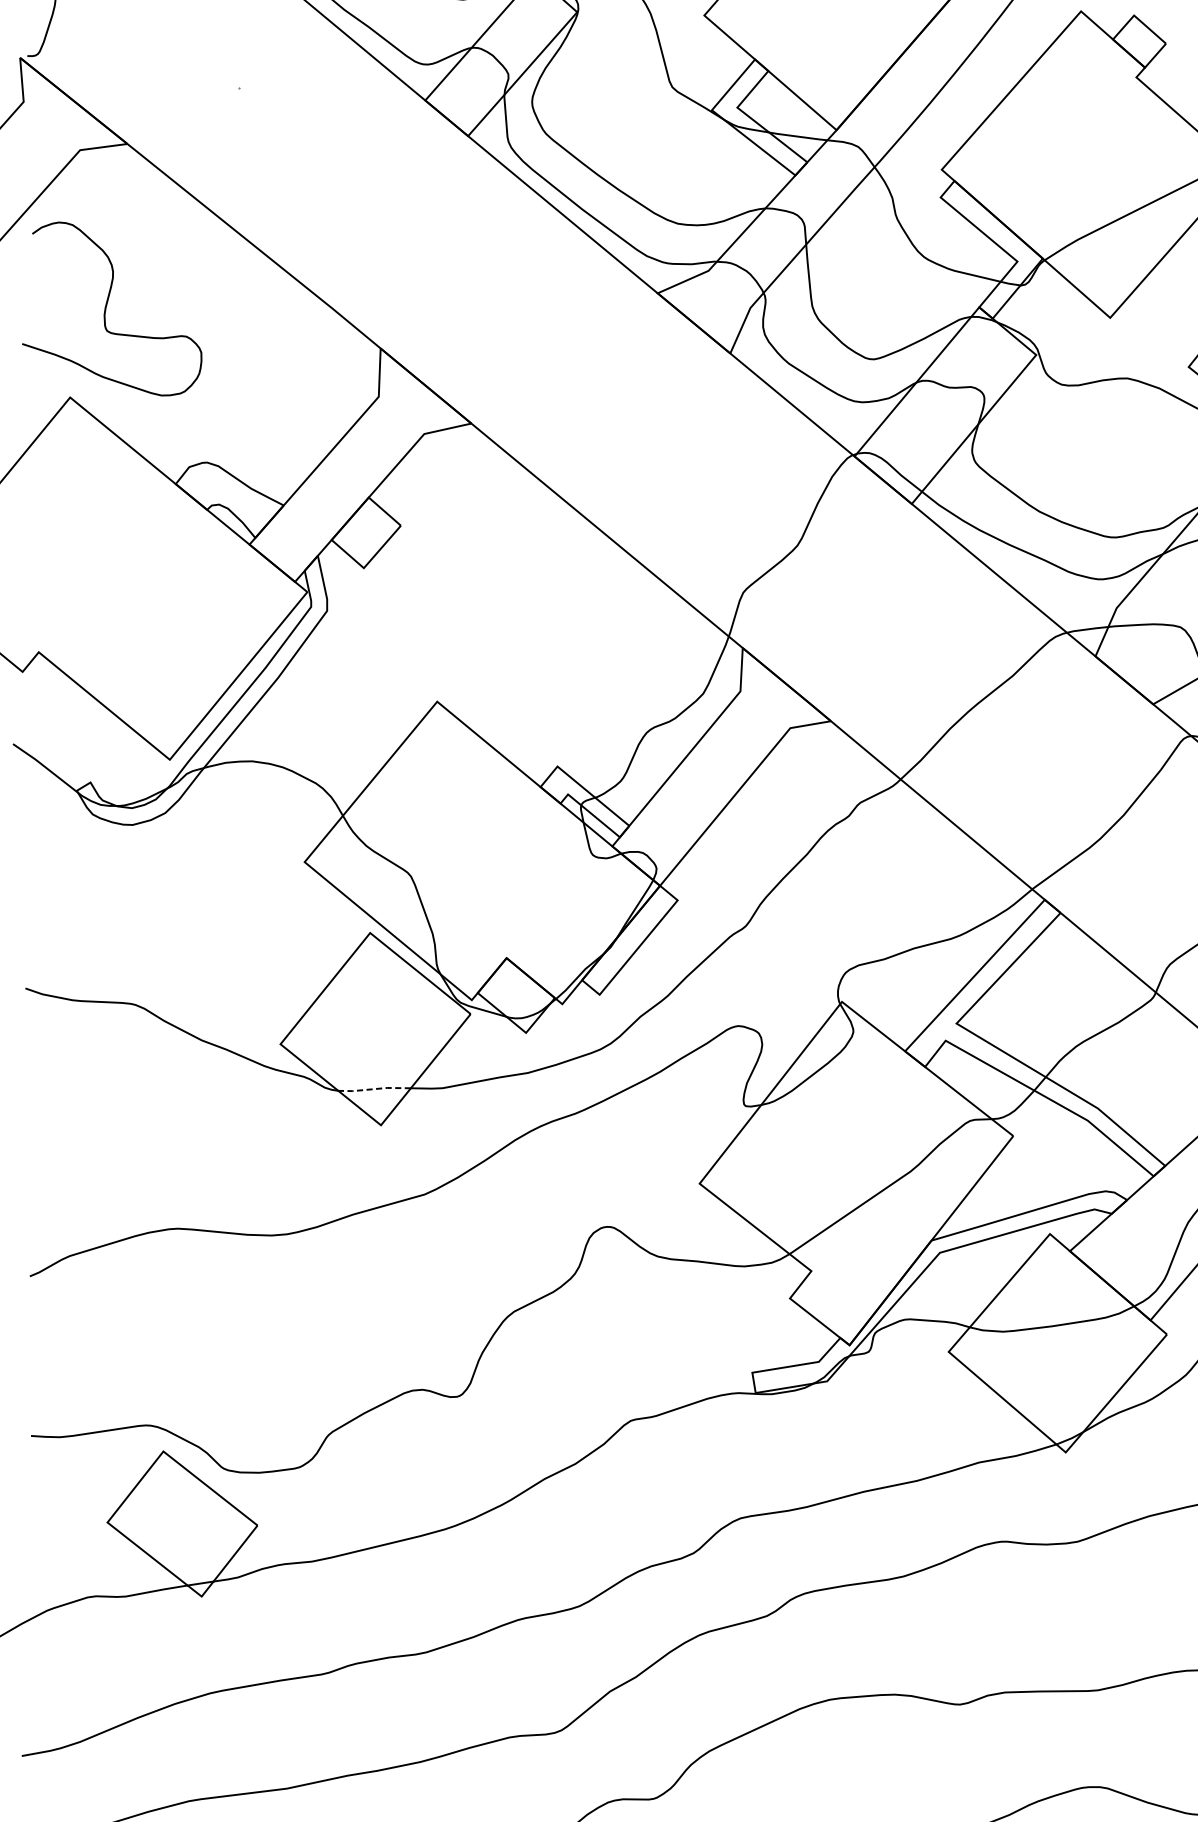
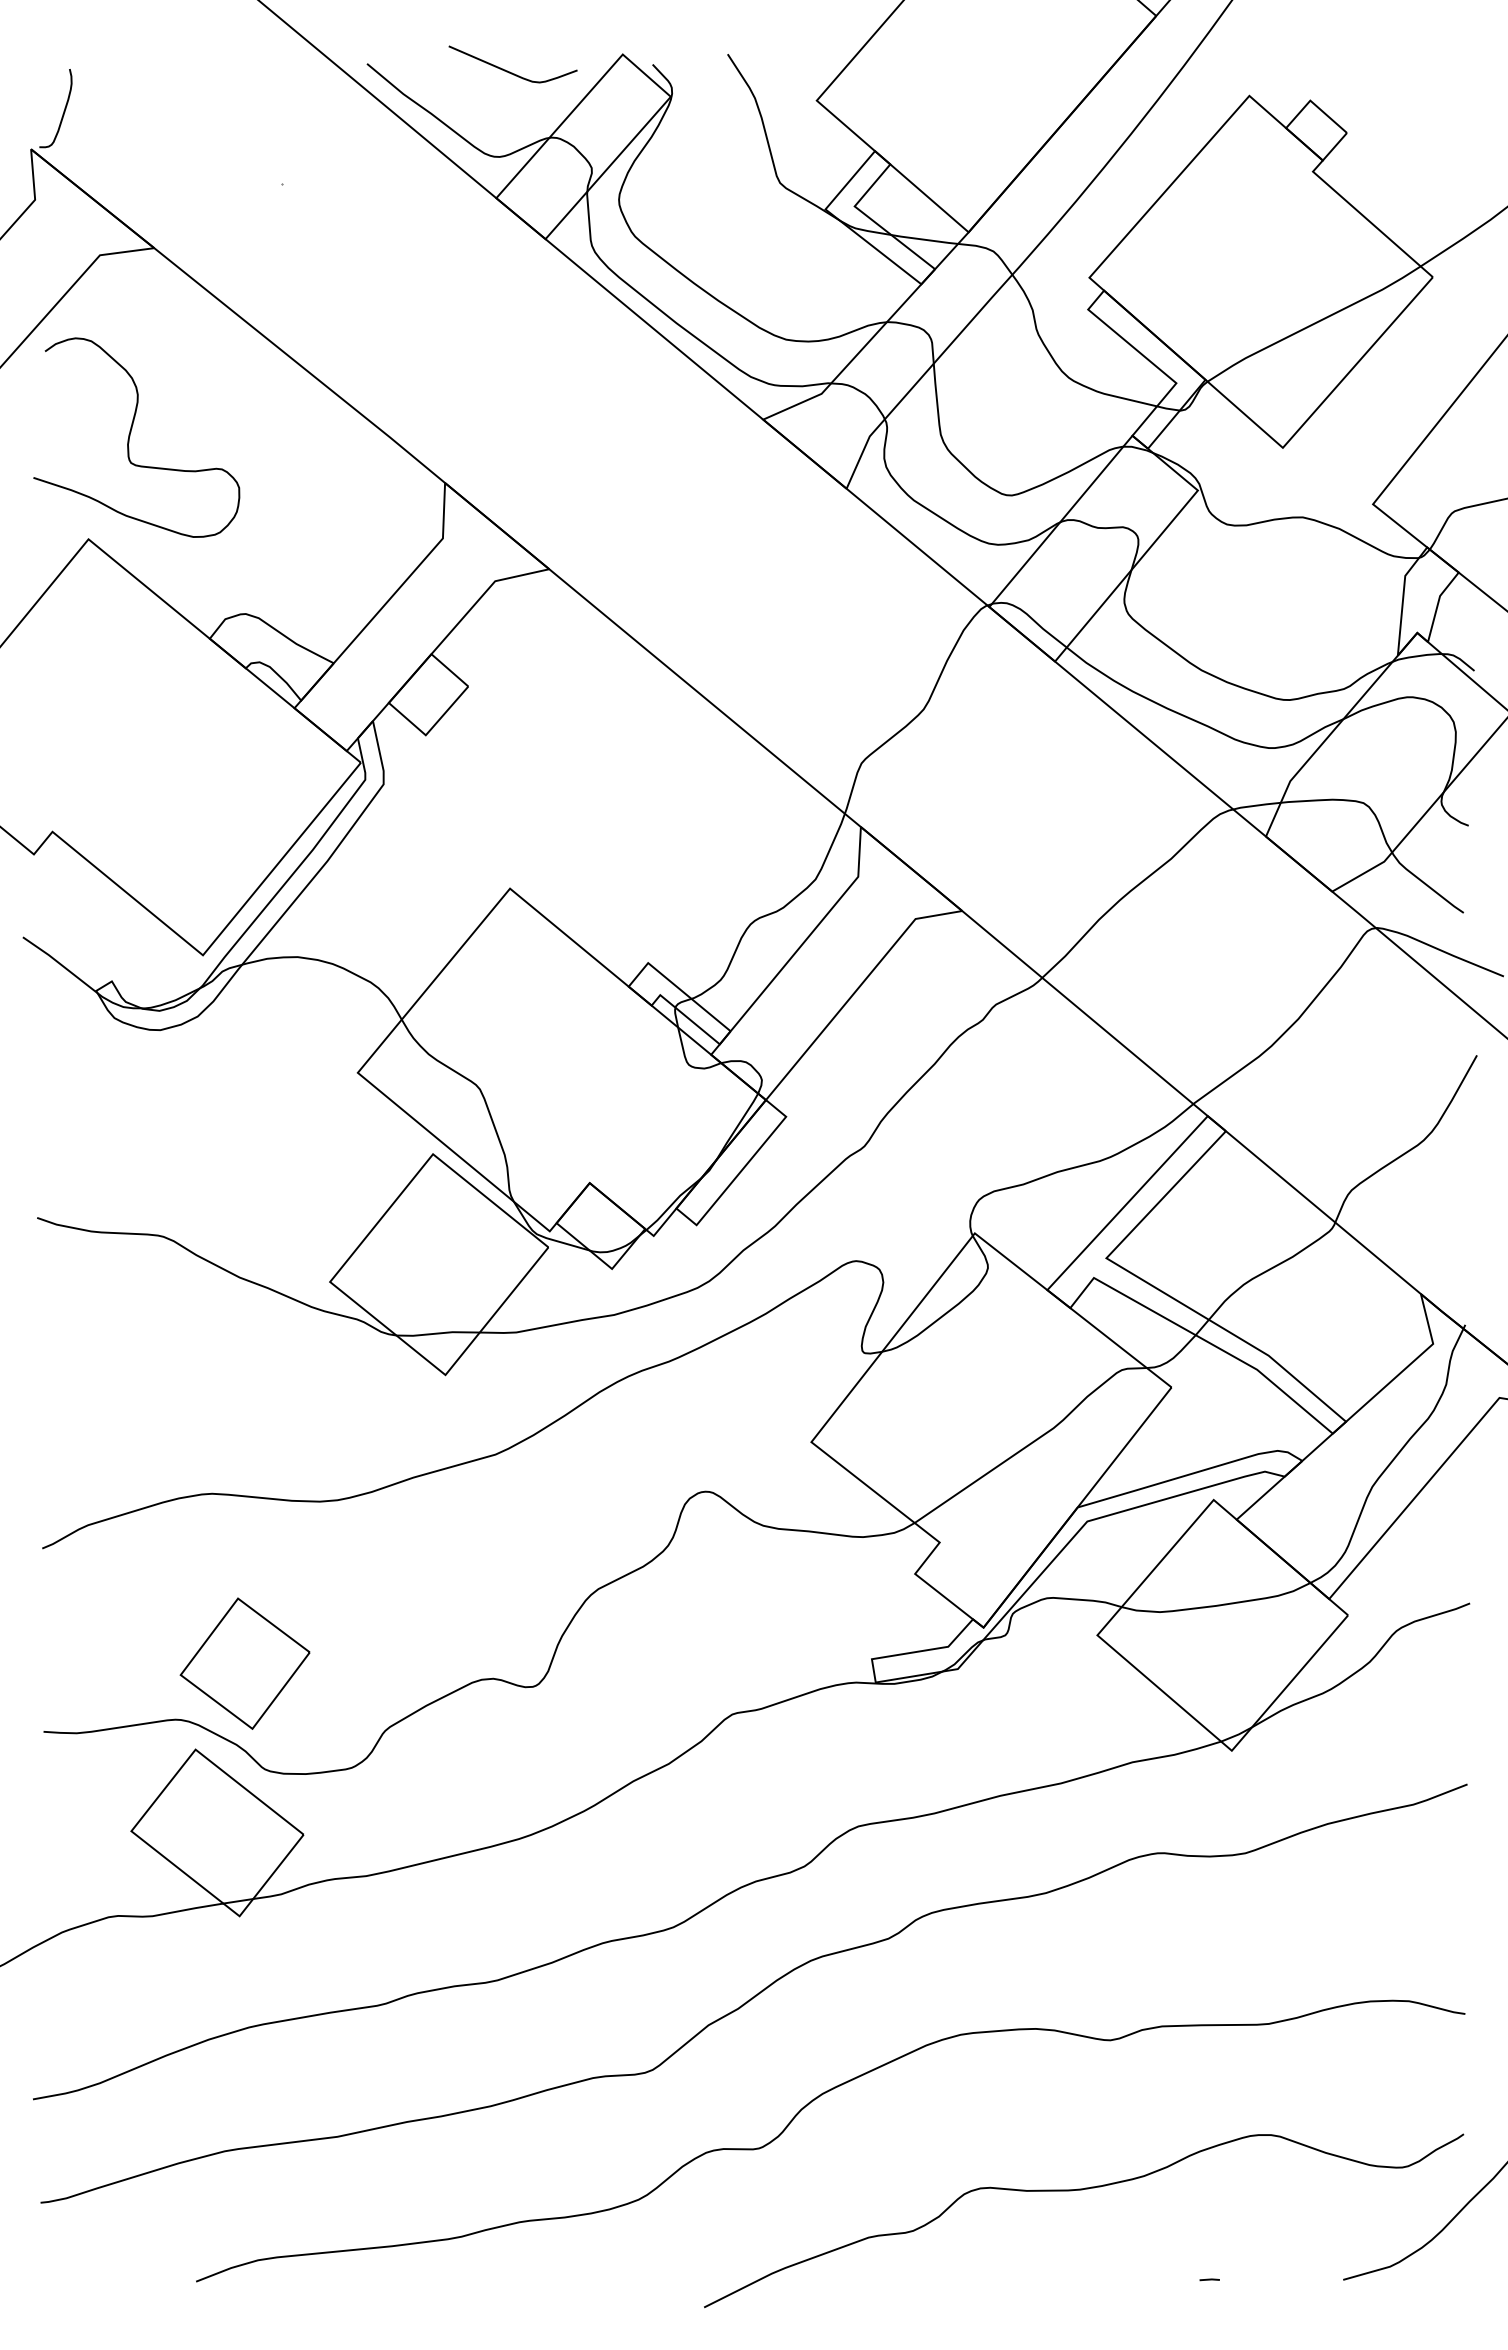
line: (374, 1089) -> (437, 1333), dashed -> solid
part: (205, 1376) -> (244, 1663), added

